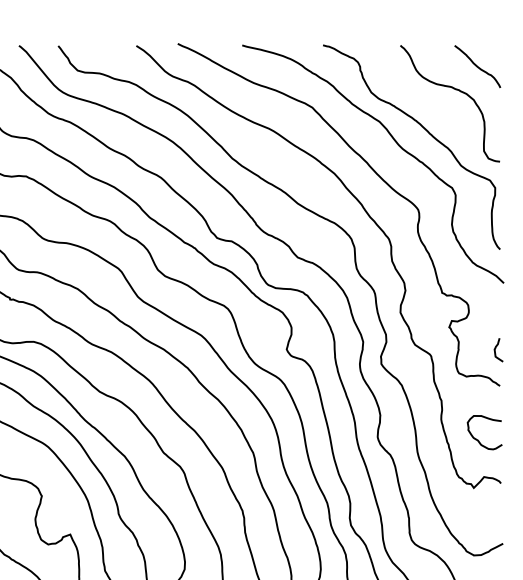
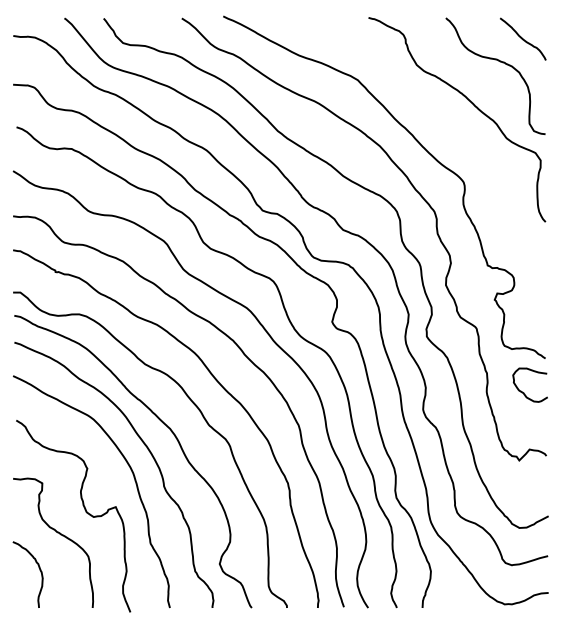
curve: (397, 144) -> (442, 117), removed
curve: (496, 349) -> (541, 322), removed
curve: (479, 439) -> (524, 392), moved

